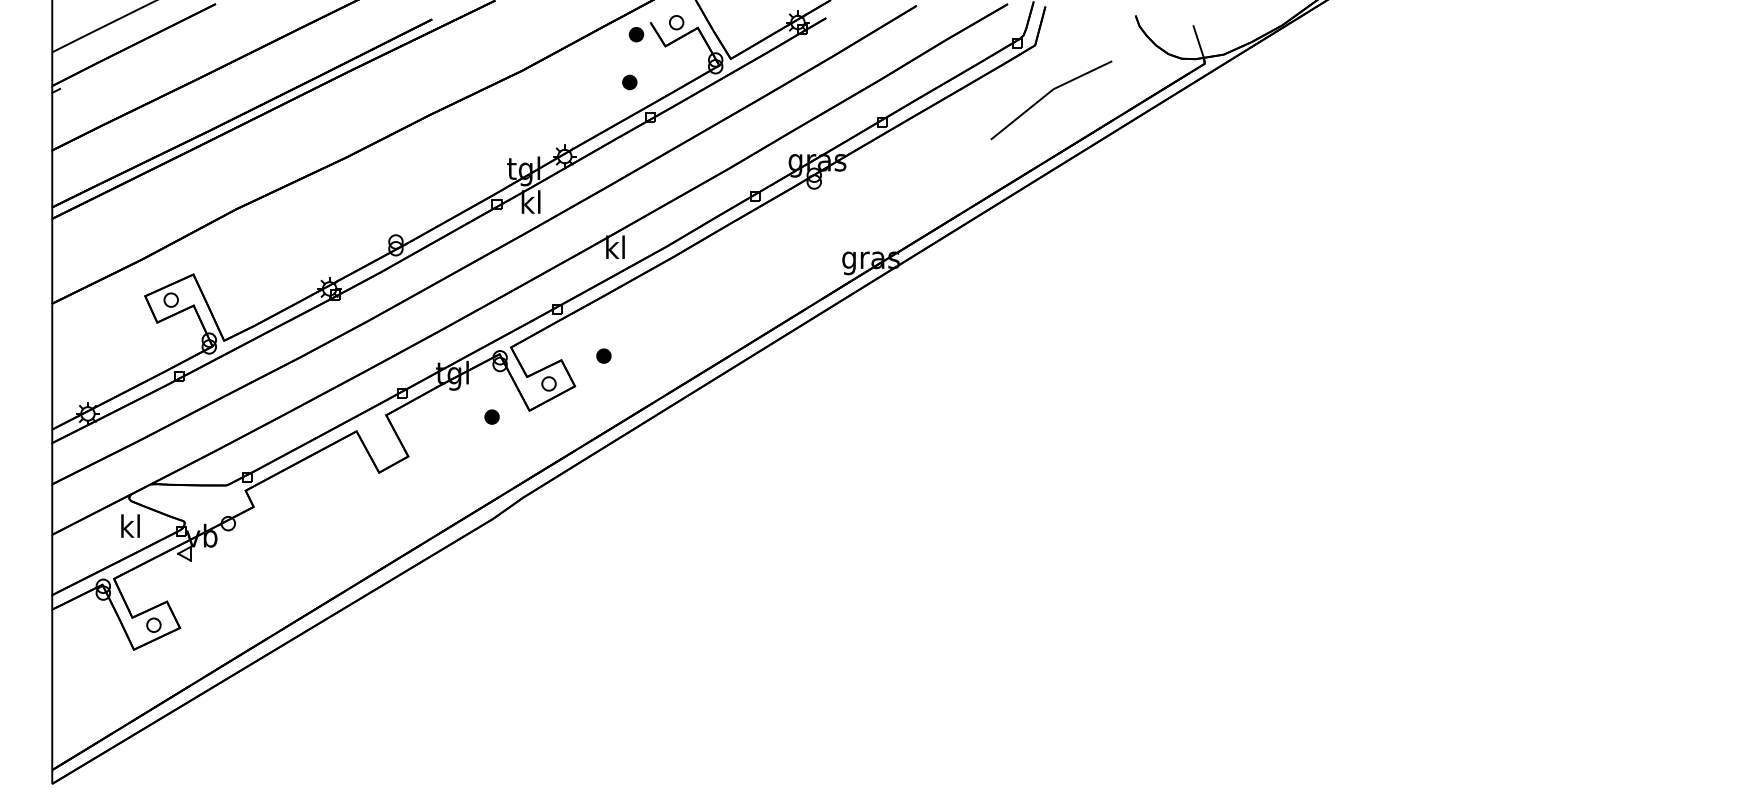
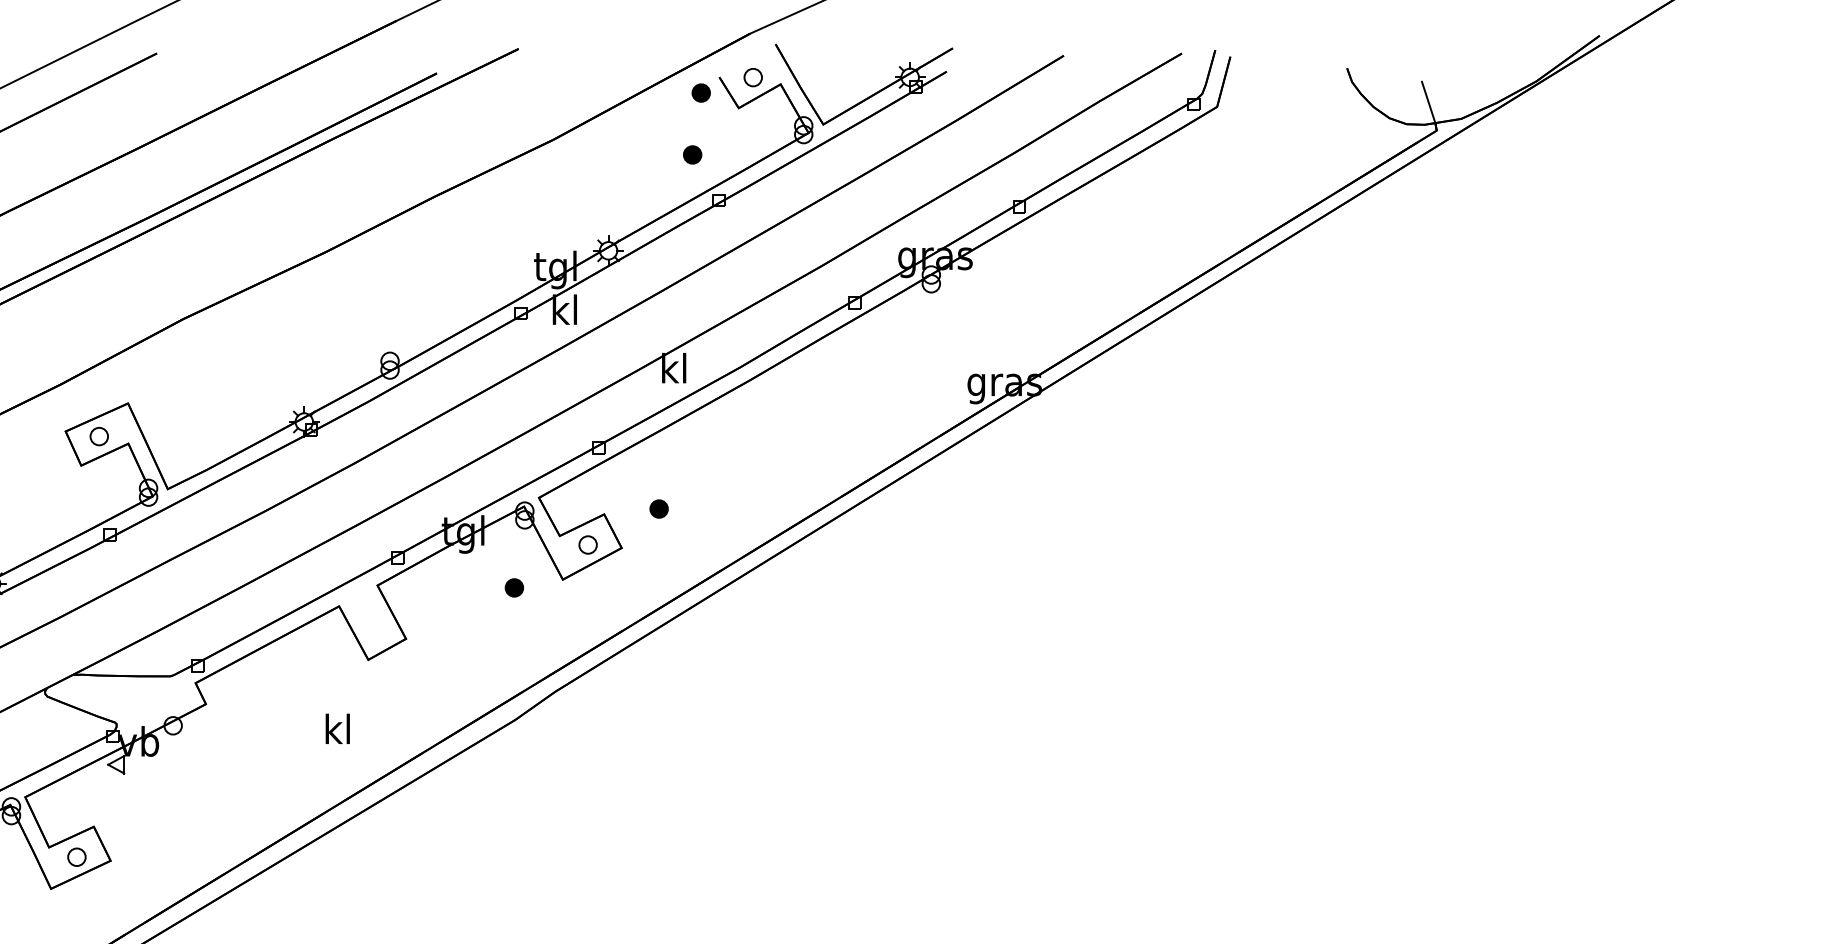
line: (1047, 95) -> (1233, 171), removed
text: (130, 525) -> (337, 728), moved

